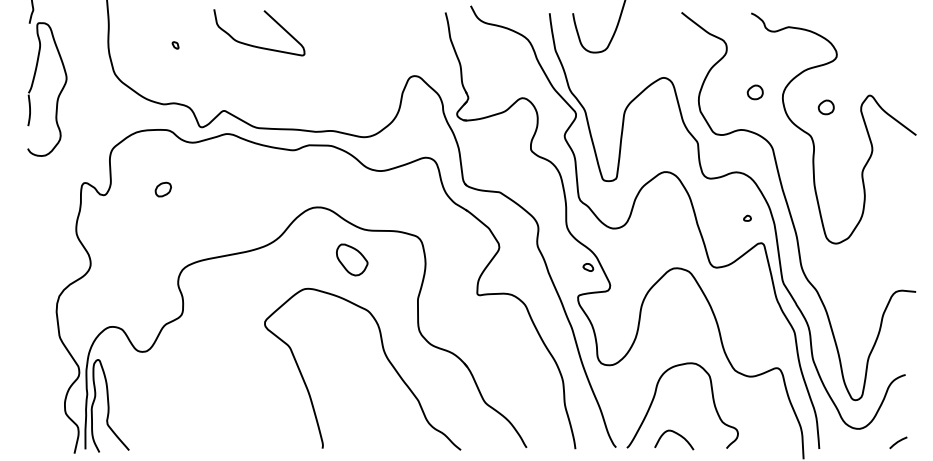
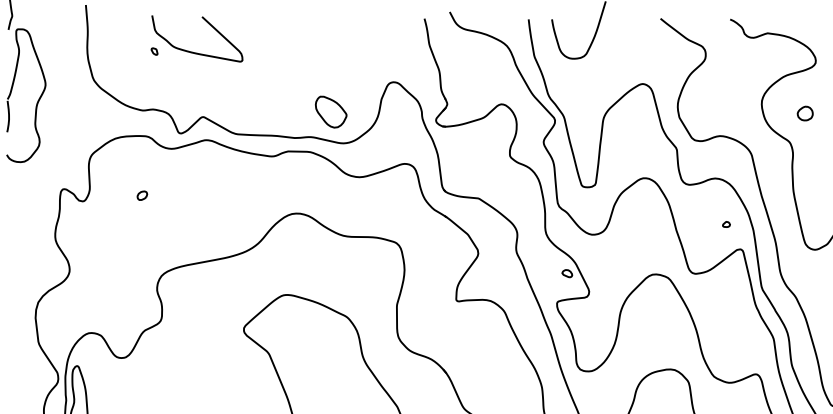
curve: (255, 45) -> (193, 51), moved
part: (754, 92) -> (733, 98), removed
part: (163, 189) -> (142, 195), size x0.62
part: (352, 259) -> (331, 111), moved

